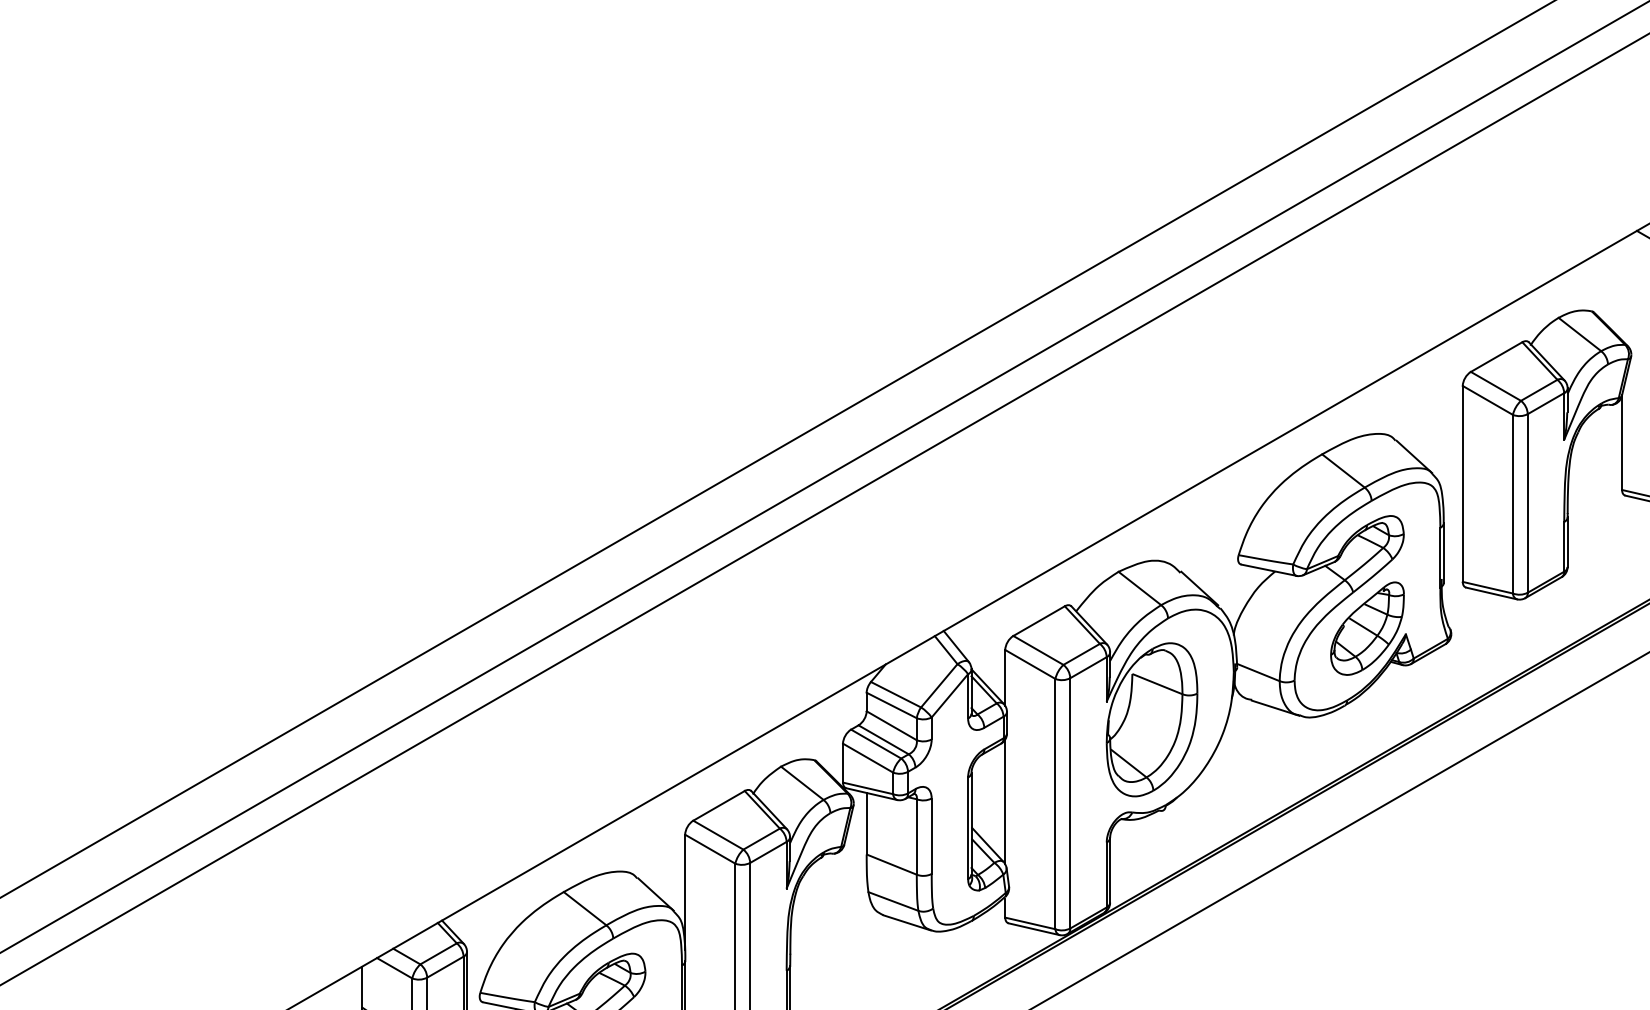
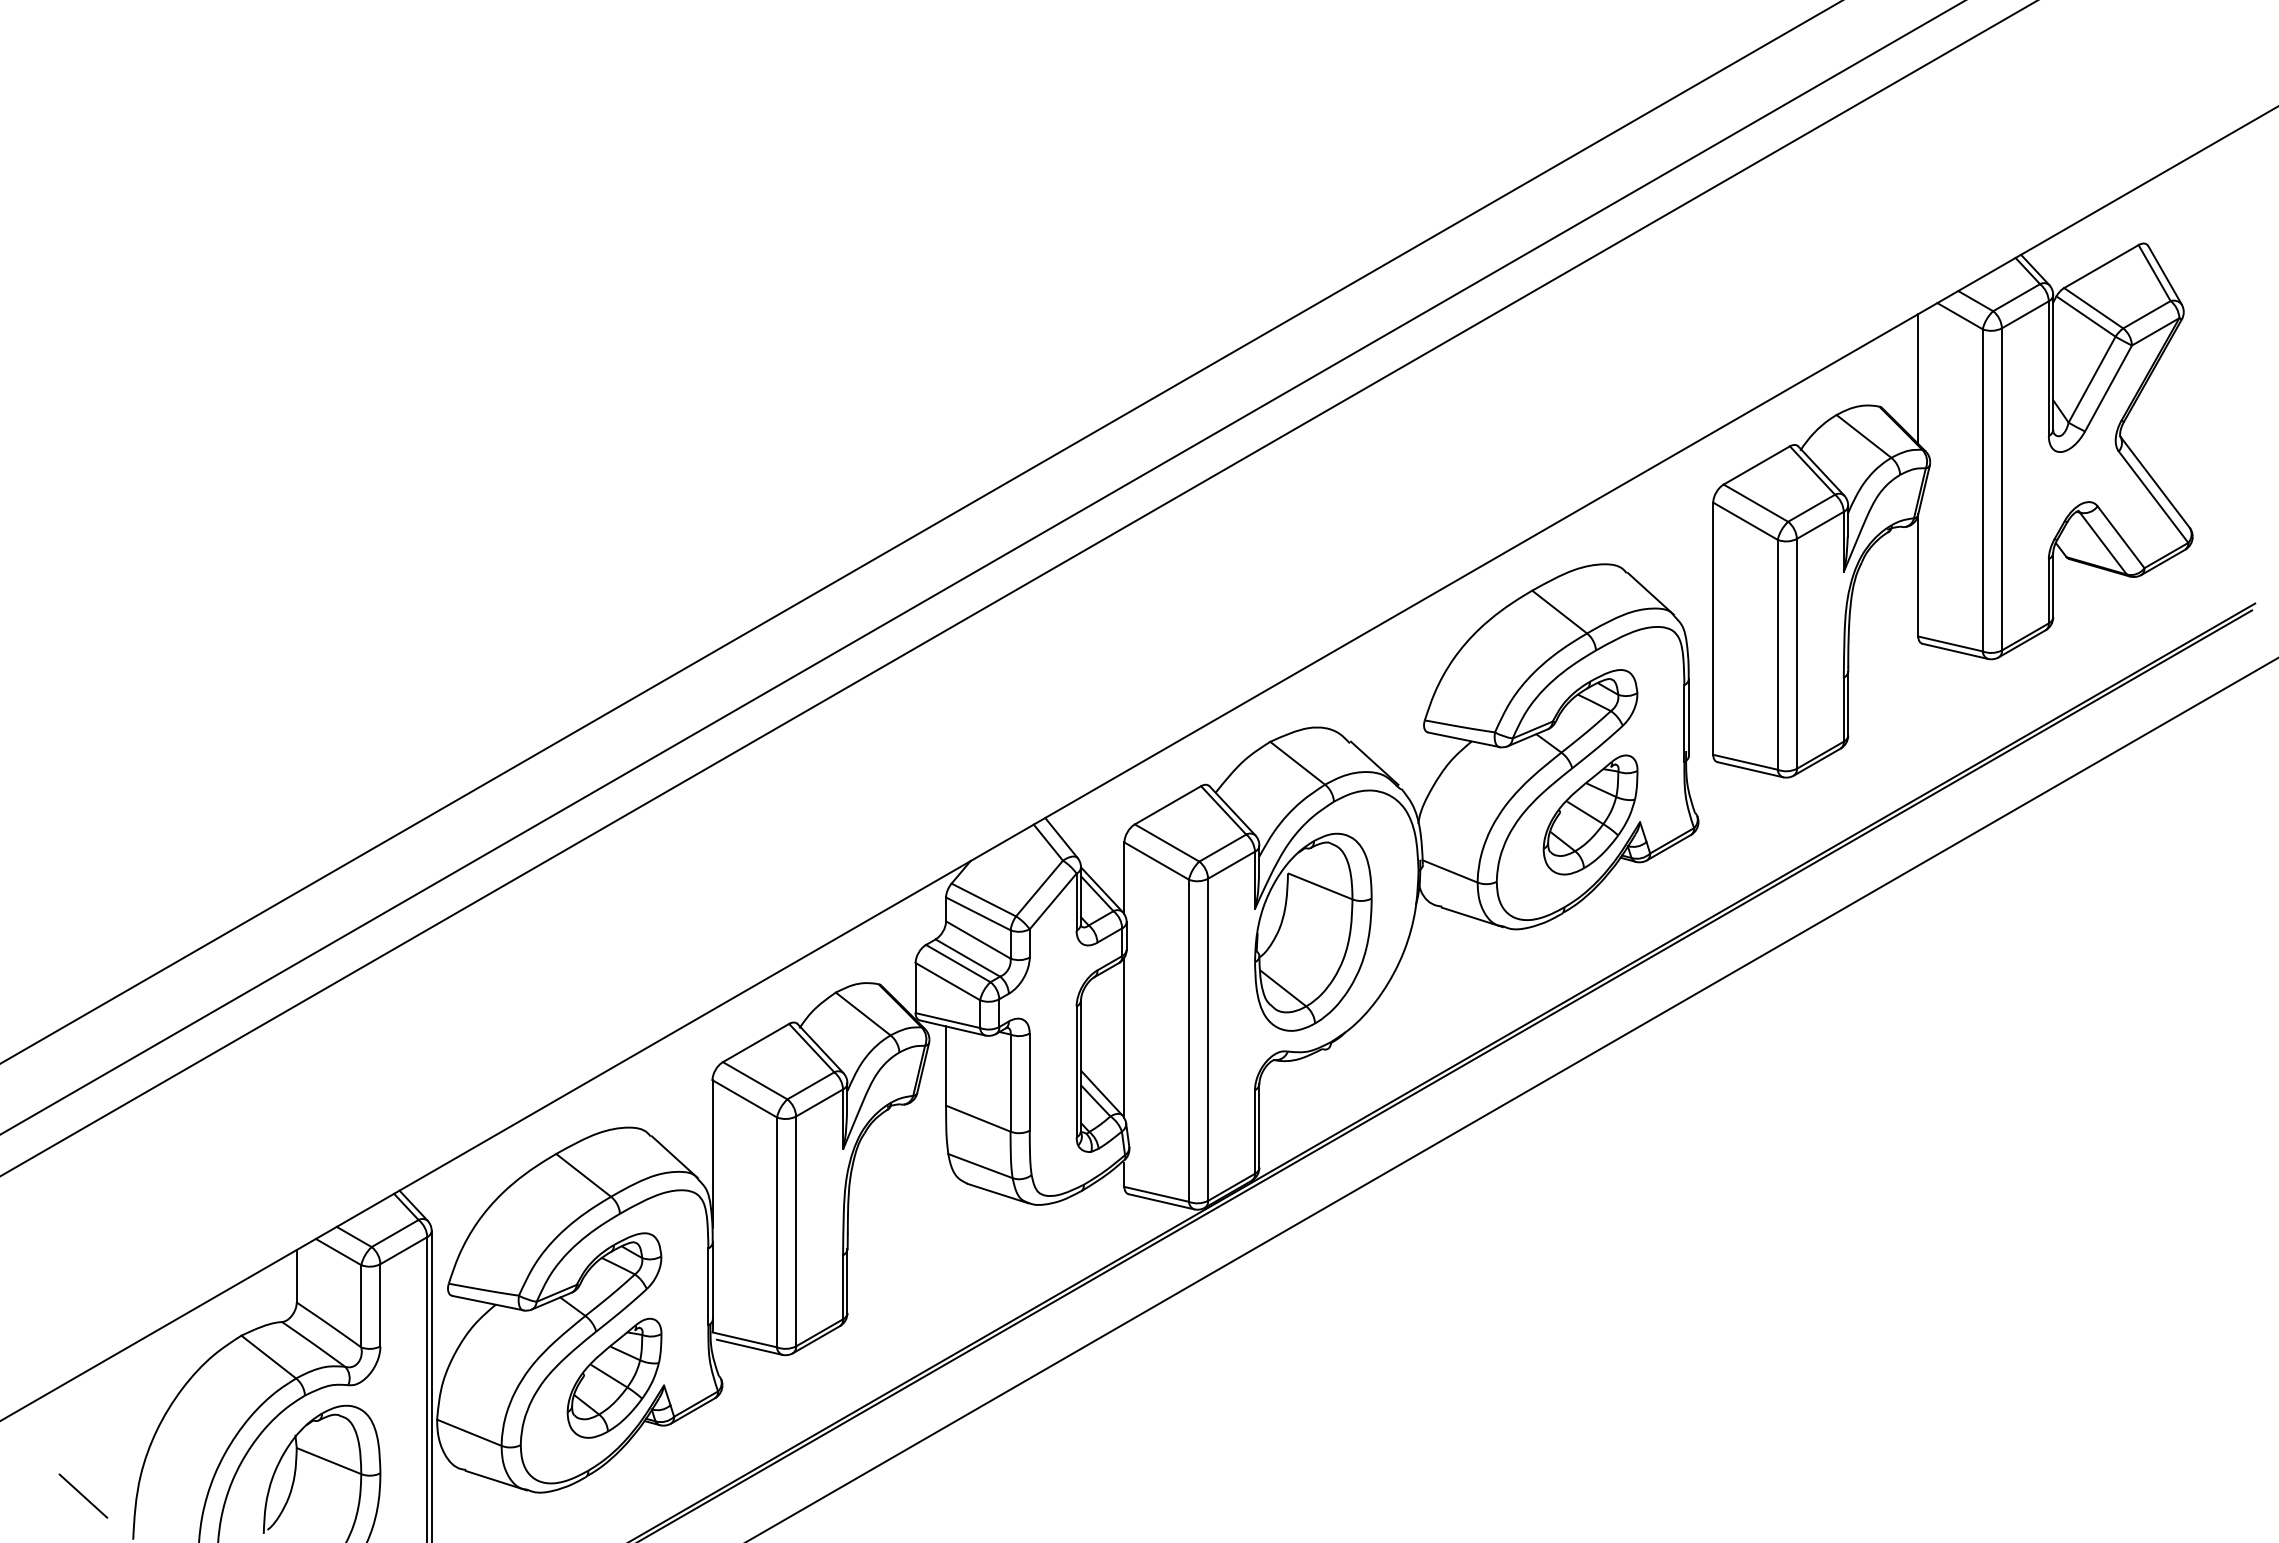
line: (1622, 290) -> (1918, 379), added

